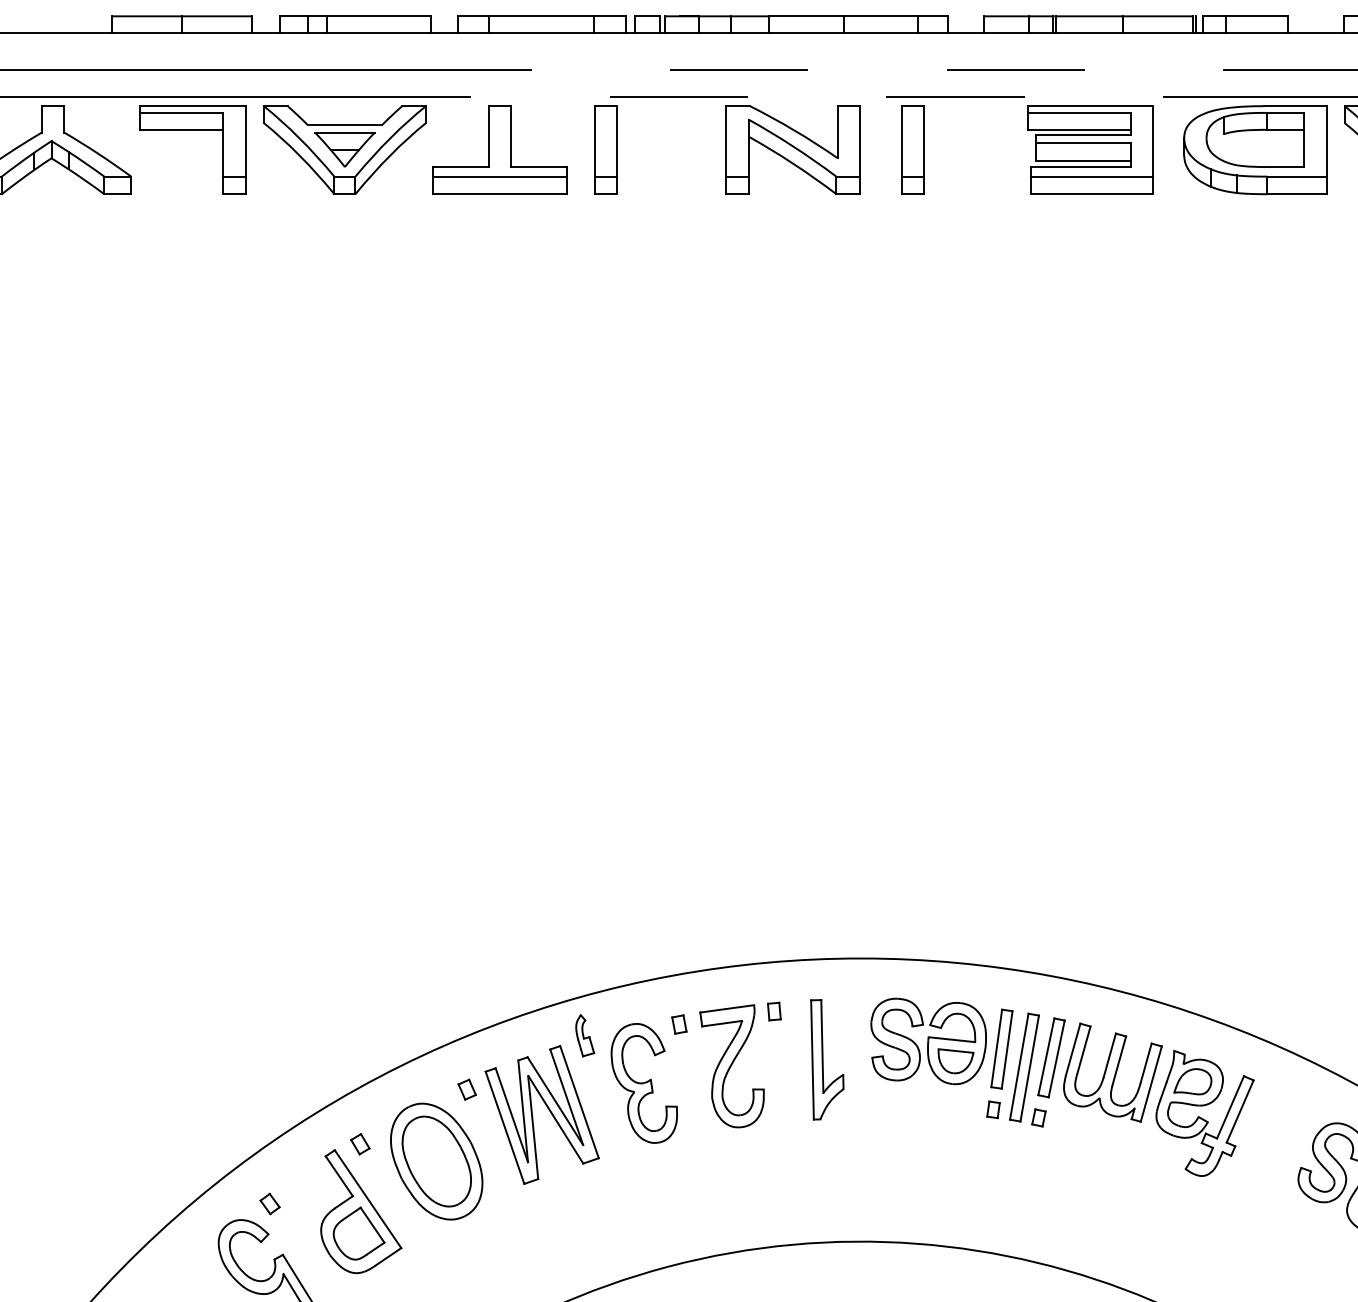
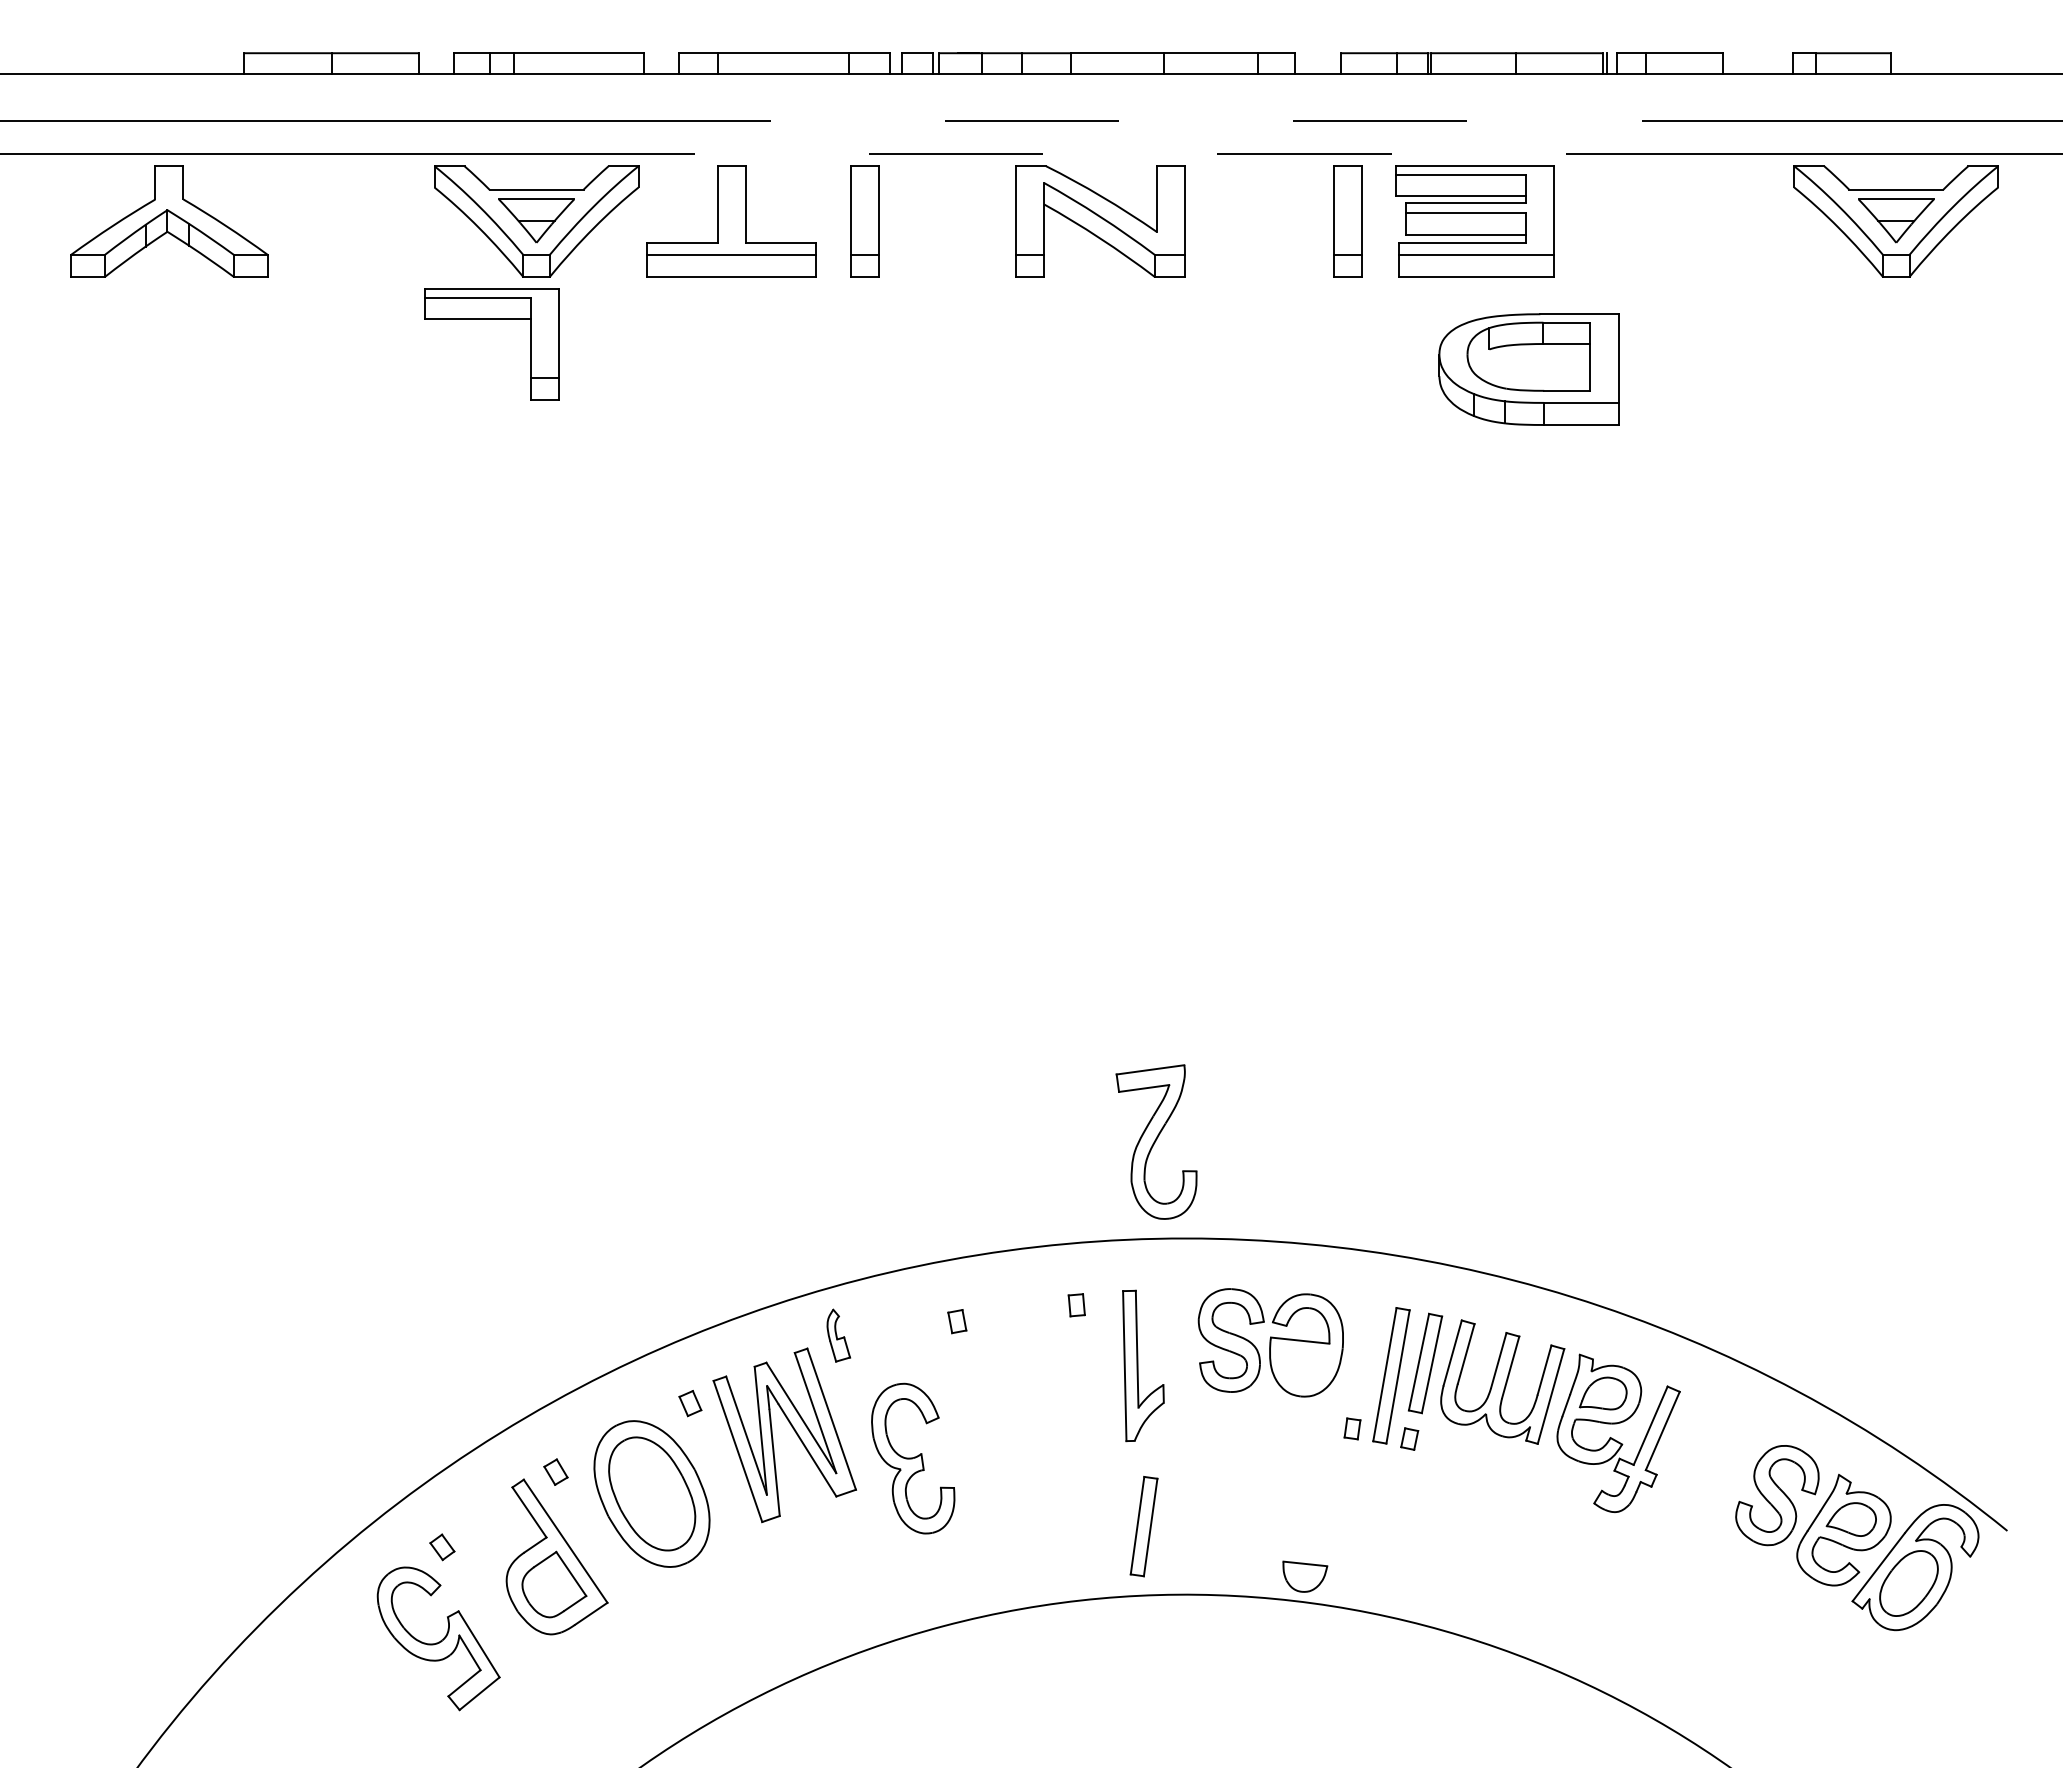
part: (192, 130) -> (491, 319), moved
part: (913, 150) -> (1347, 221), moved
part: (1255, 150) -> (1528, 369), moved
part: (1001, 1049) -> (1143, 1526), moved
part: (956, 1061) -> (1305, 1576), moved
part: (731, 1065) -> (1156, 1141), moved
part: (644, 1083) -> (913, 1458), moved

